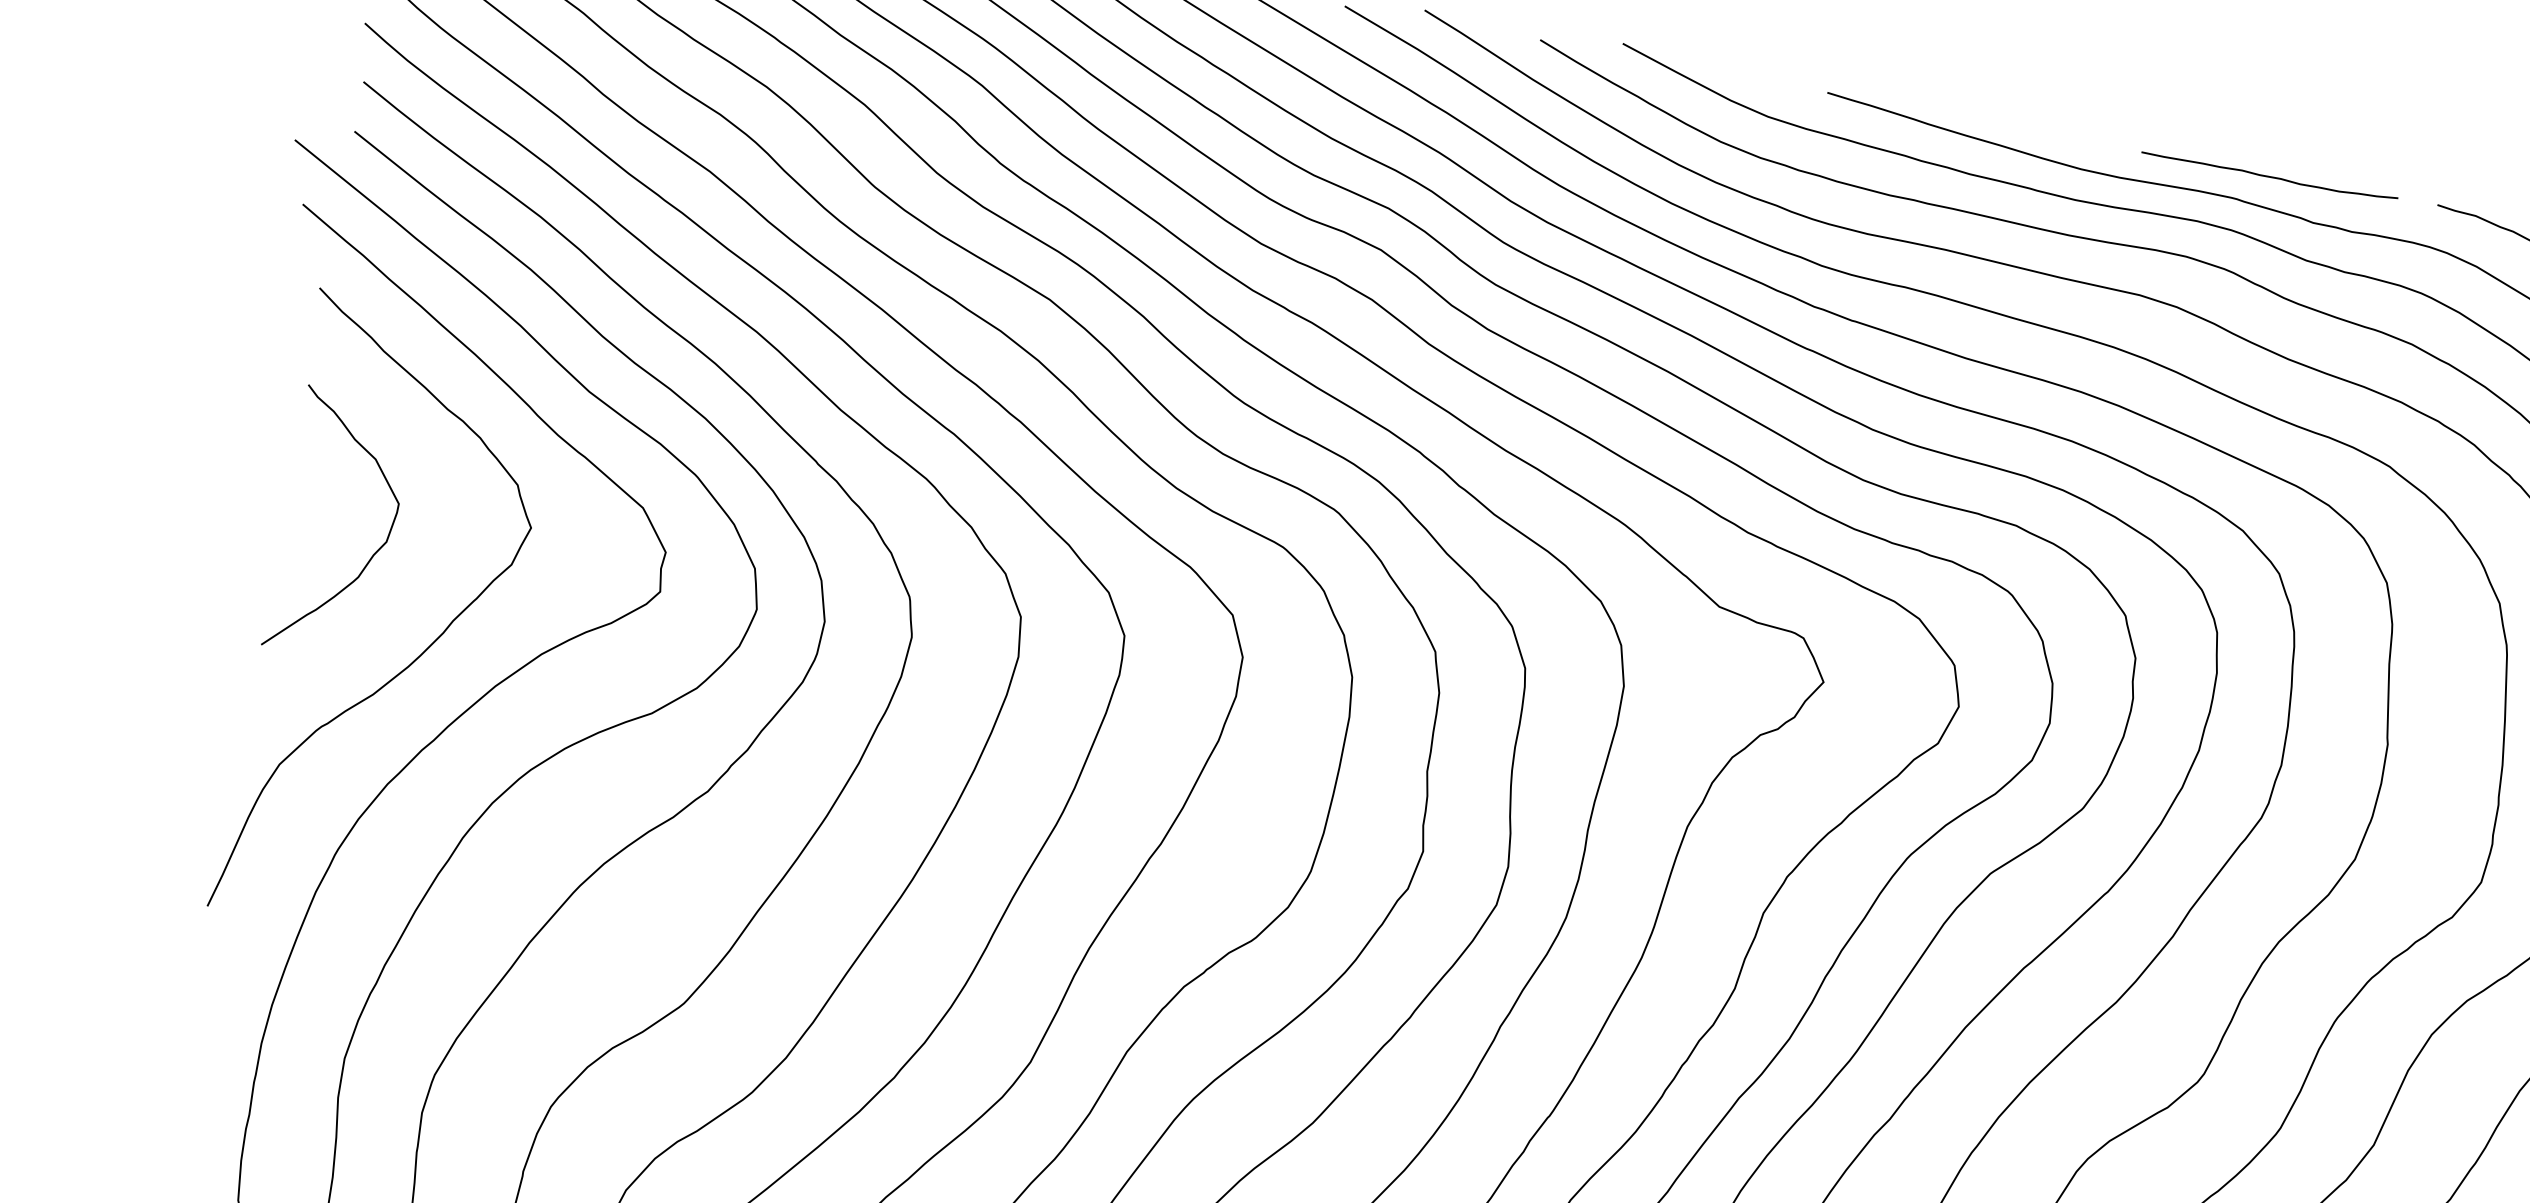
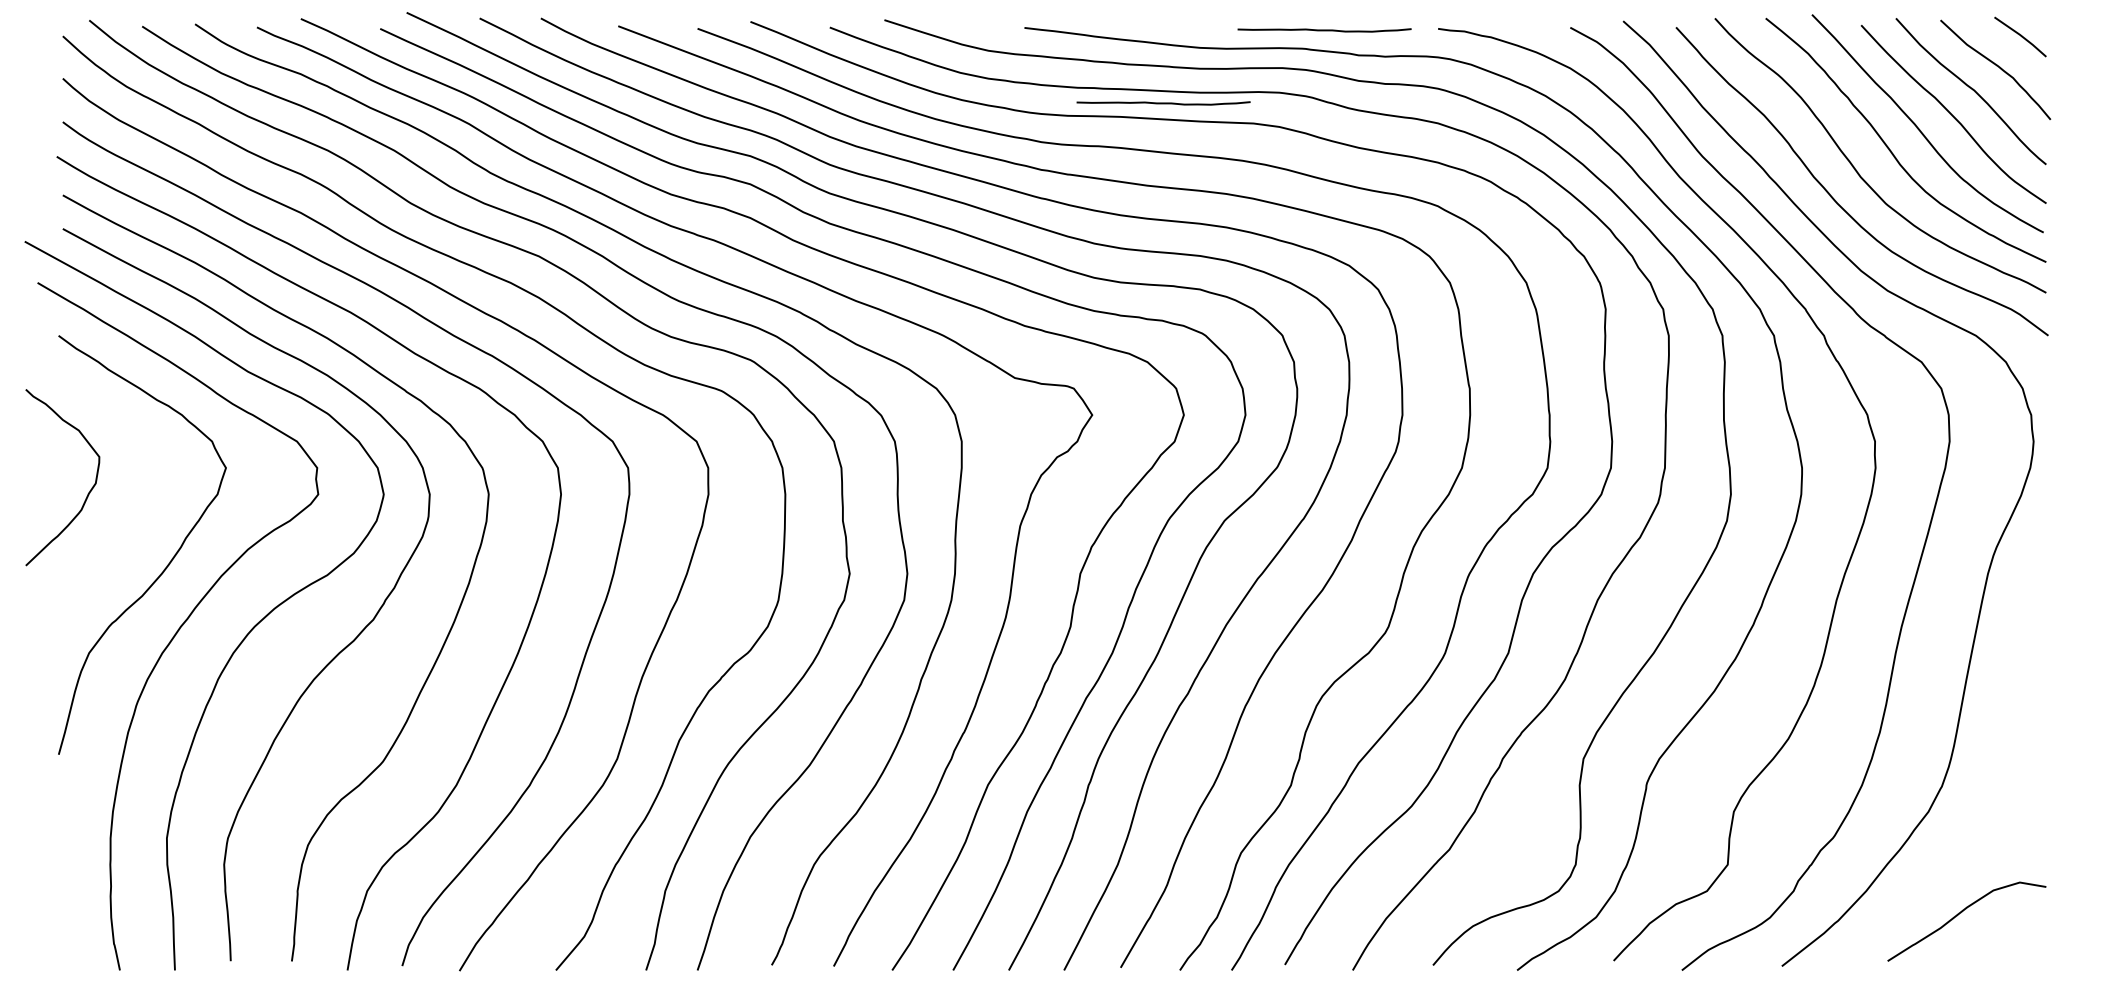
curve: (2012, 241) -> (1163, 103), added
curve: (375, 550) -> (89, 490), moved

